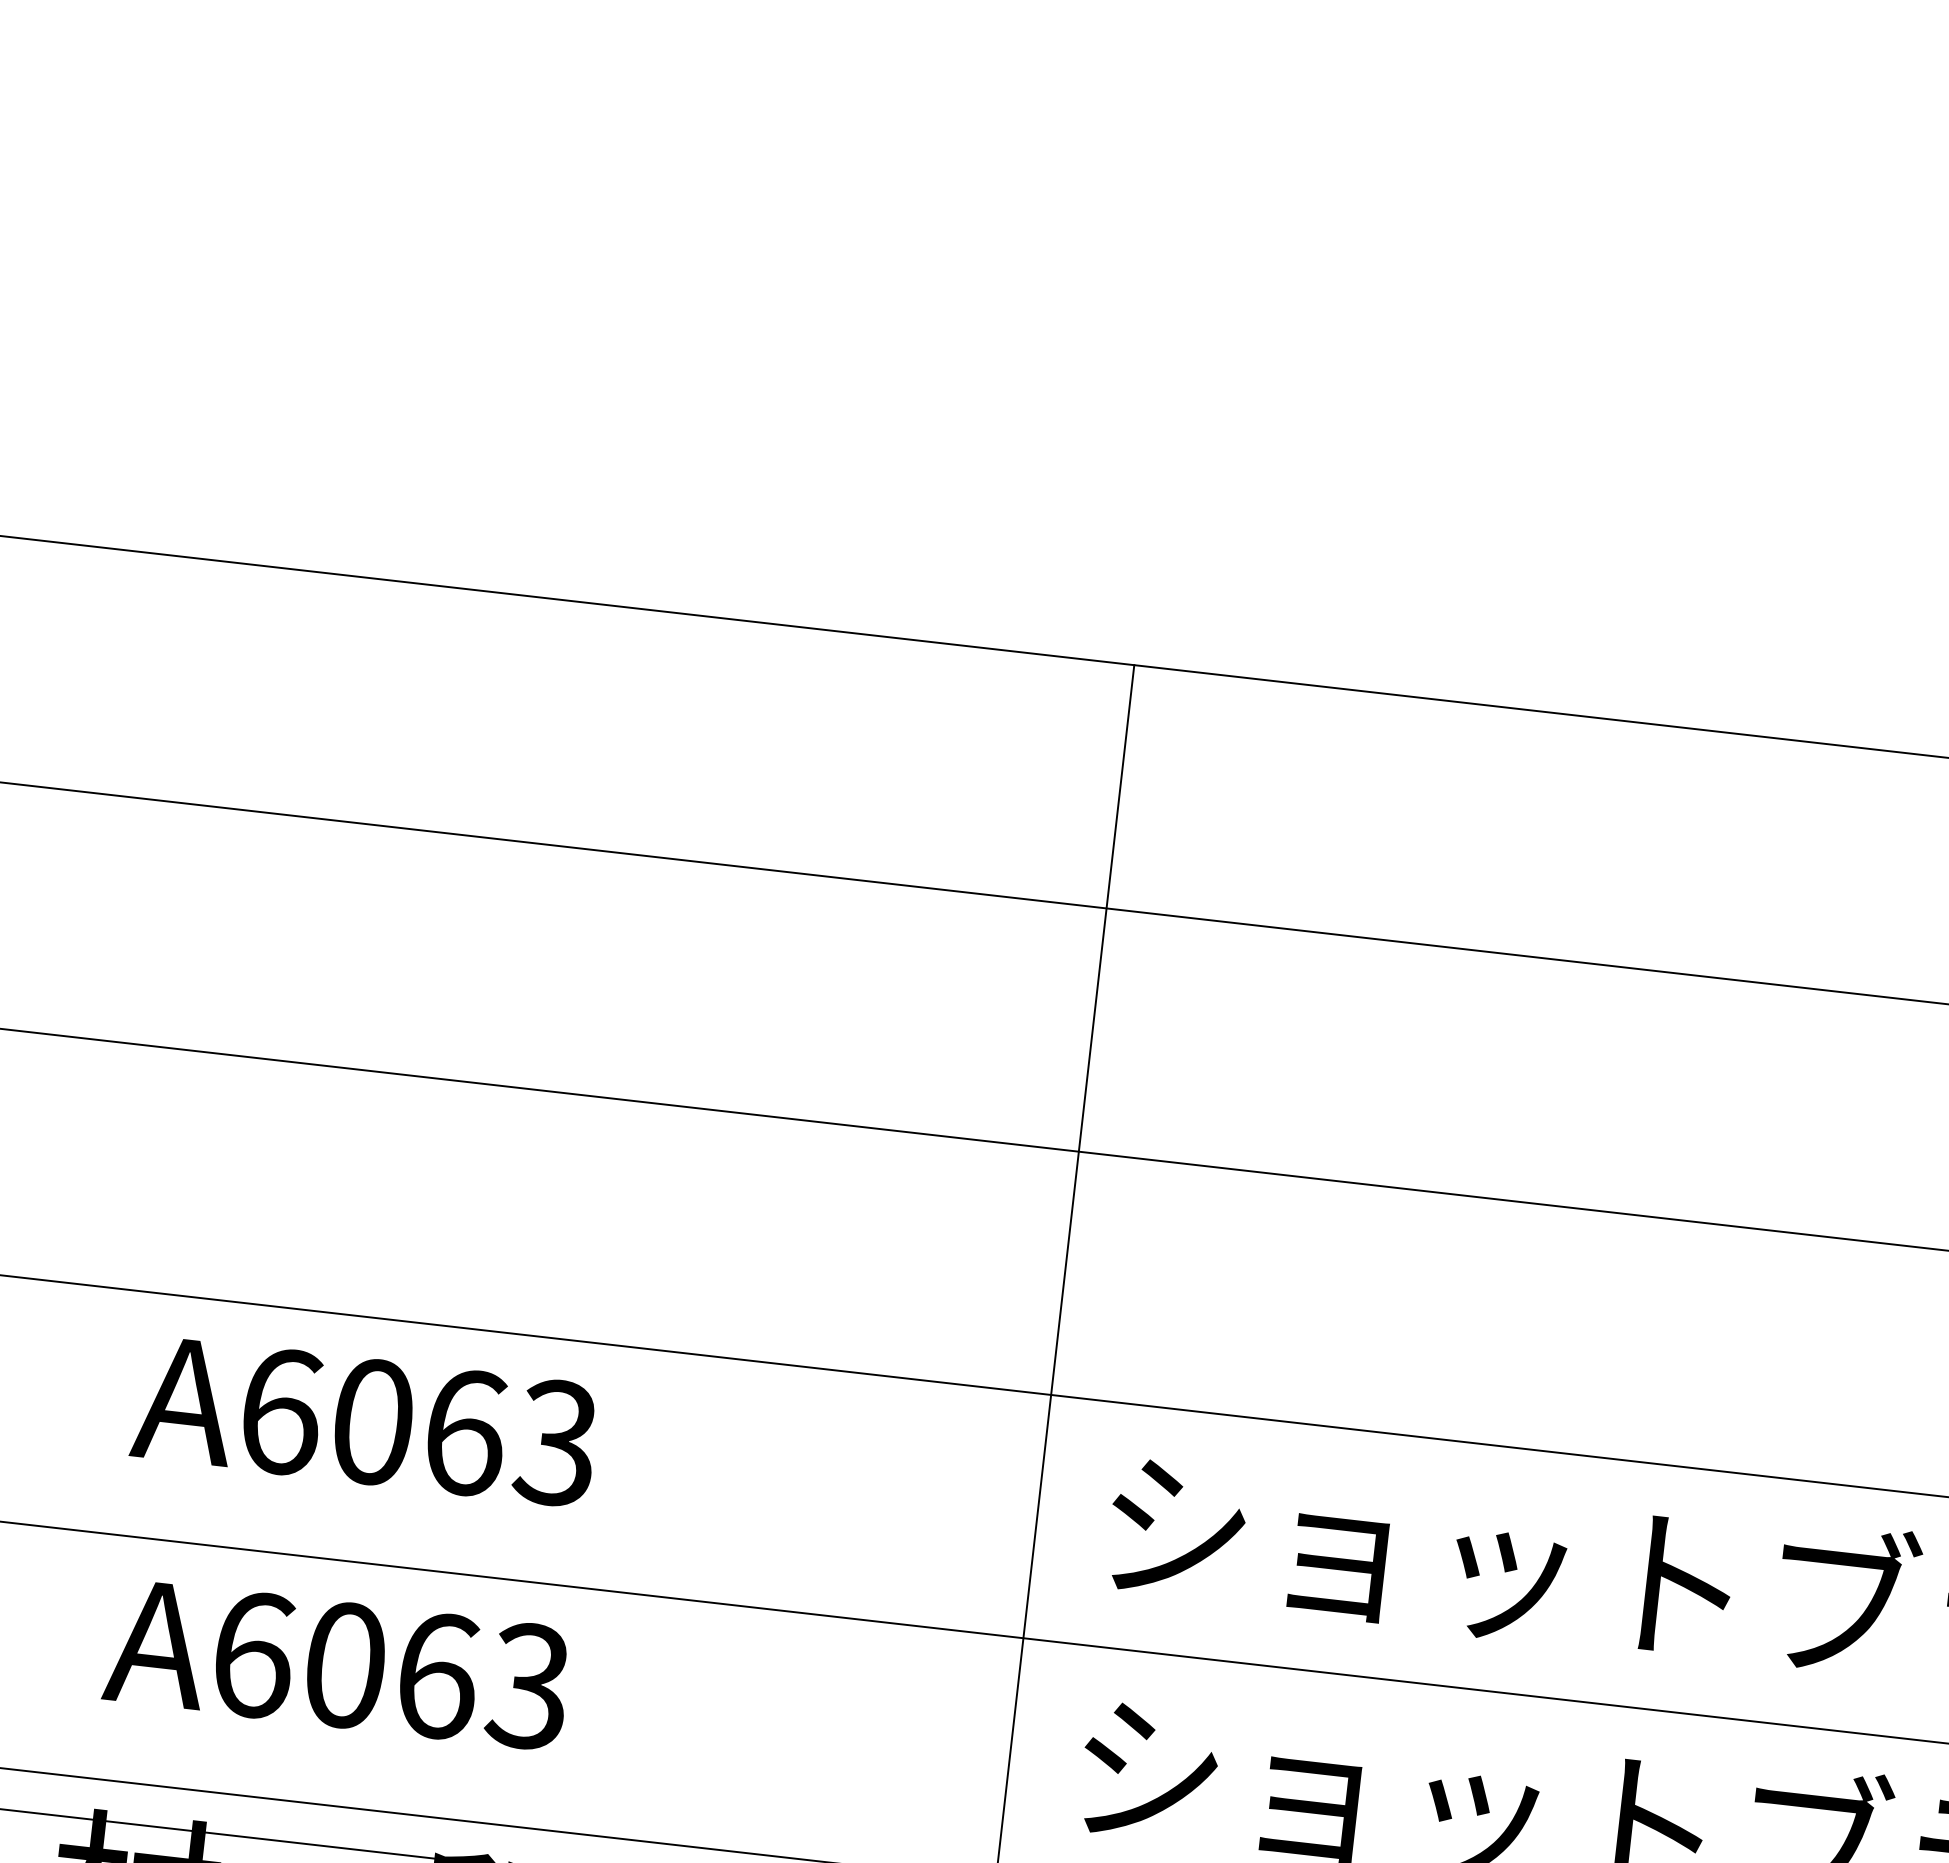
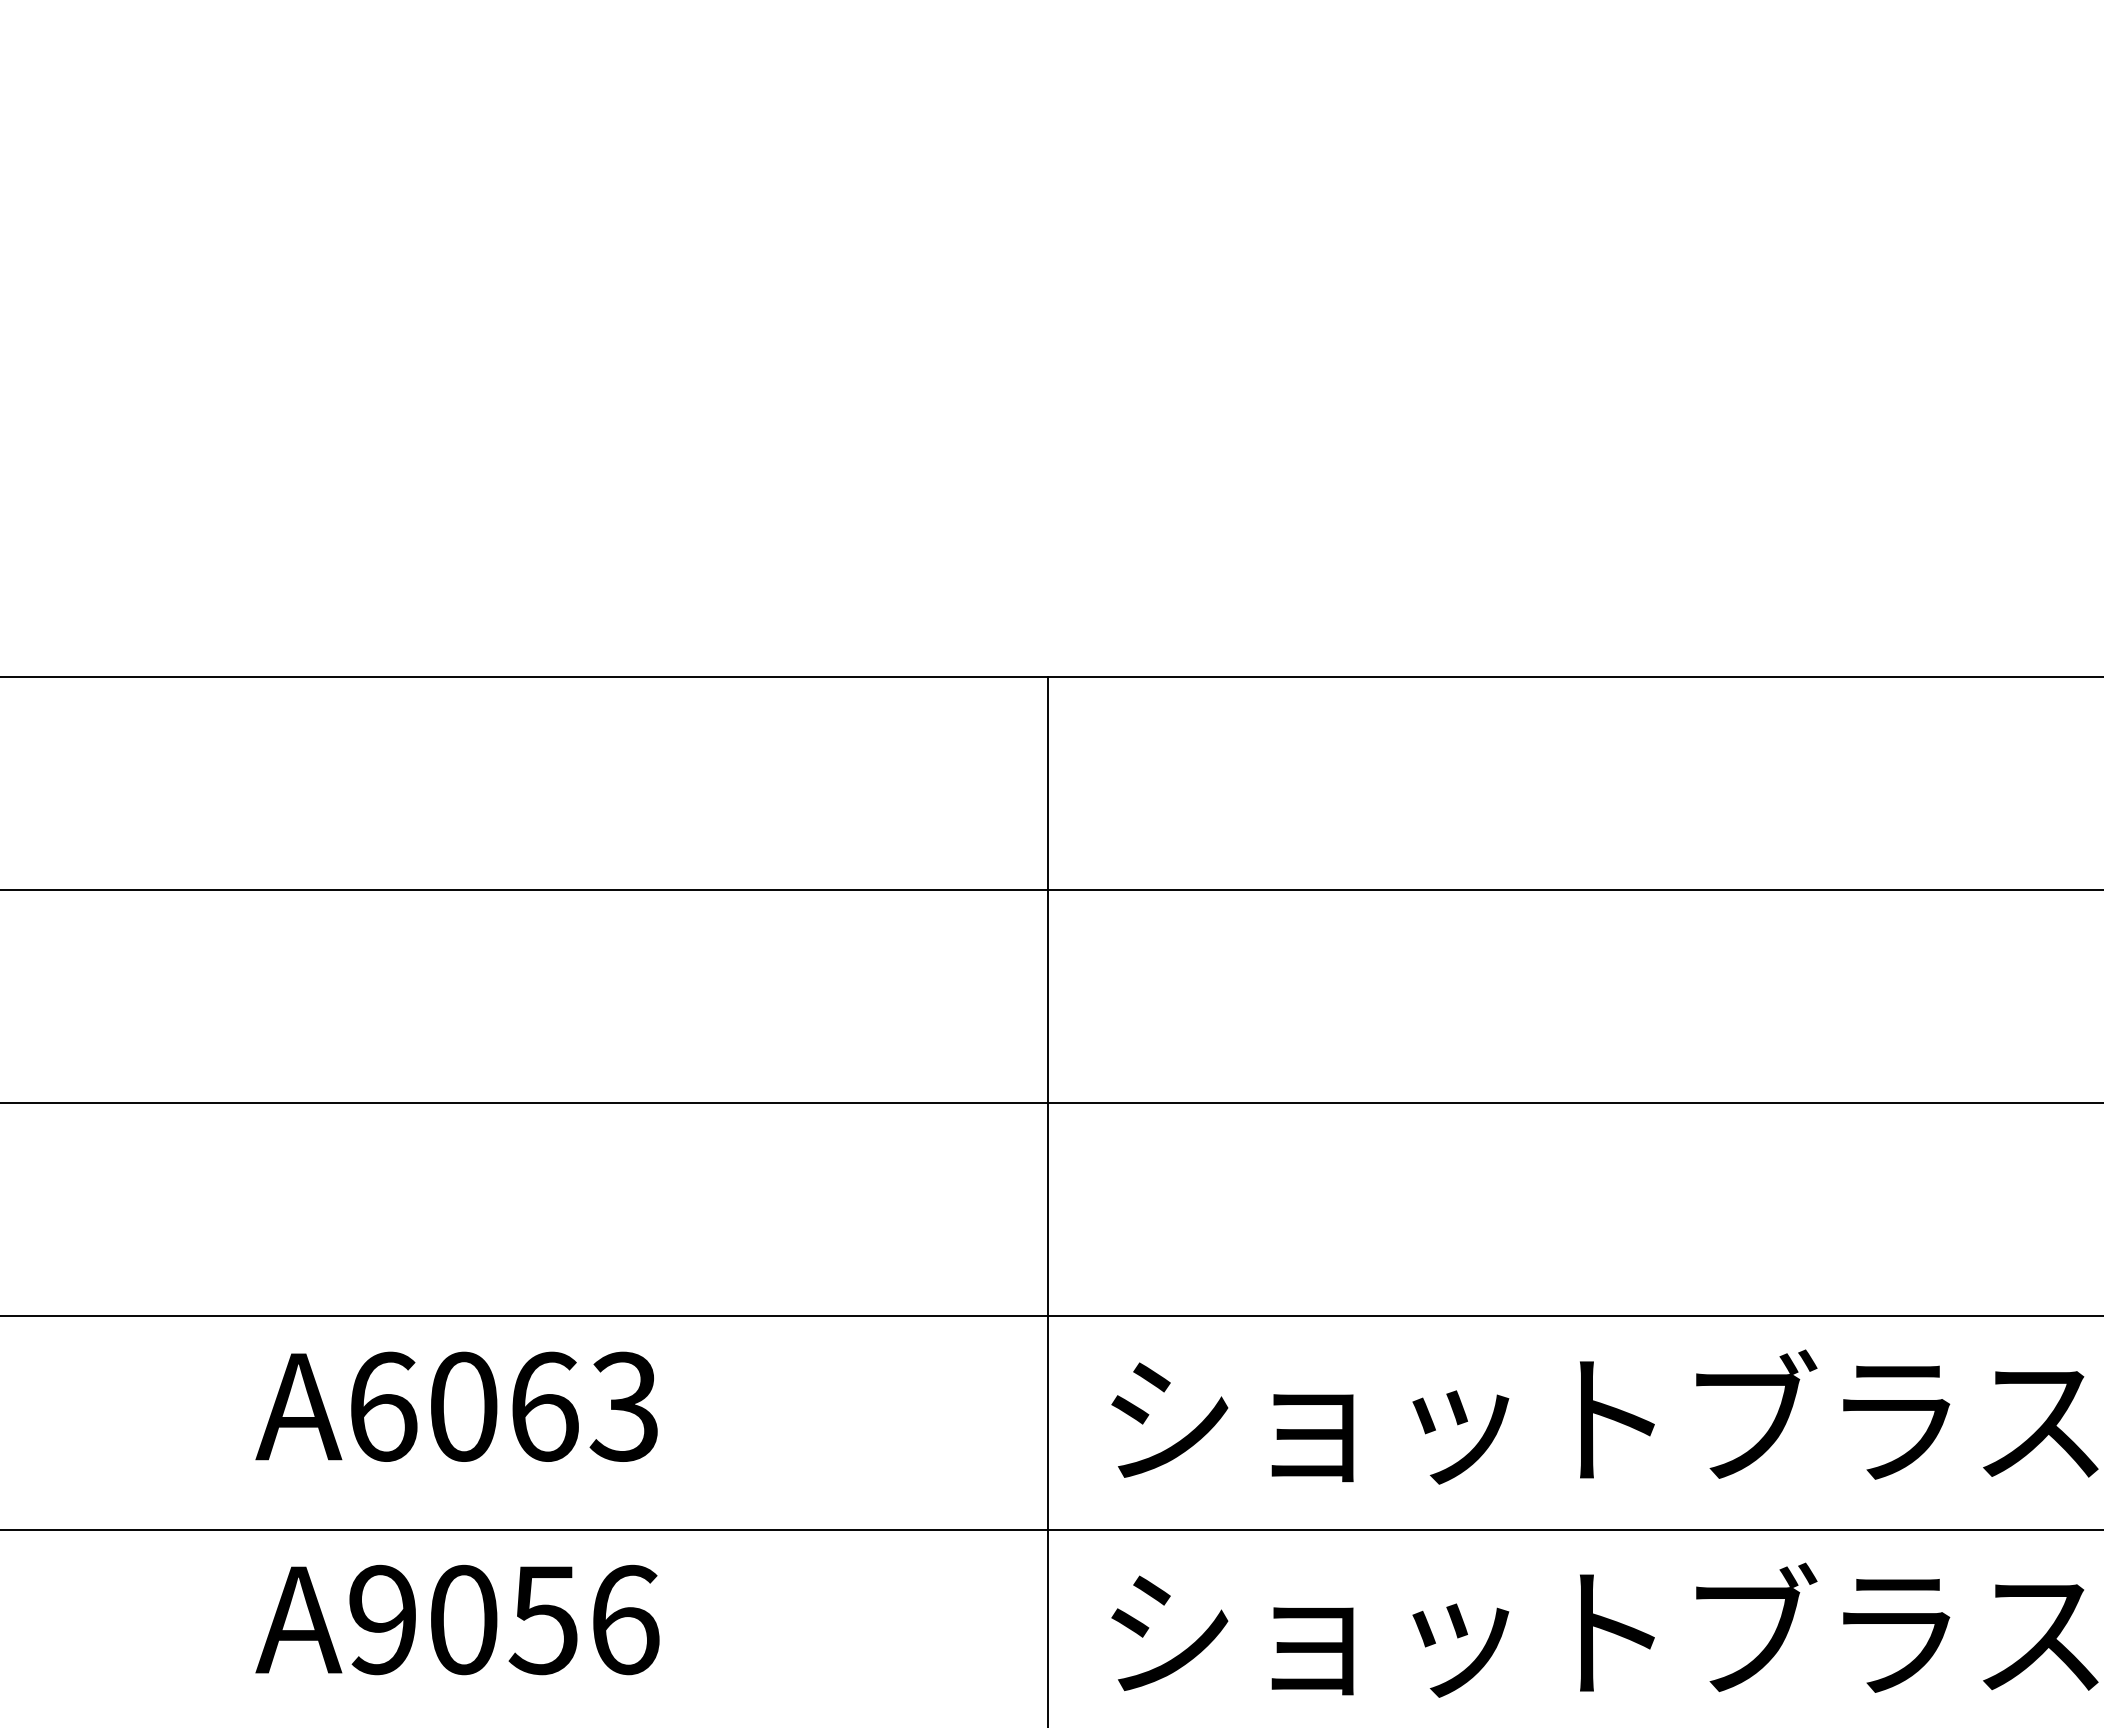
text: (392, 1670) -> (504, 1619), A6063 -> A9056

